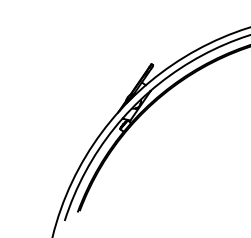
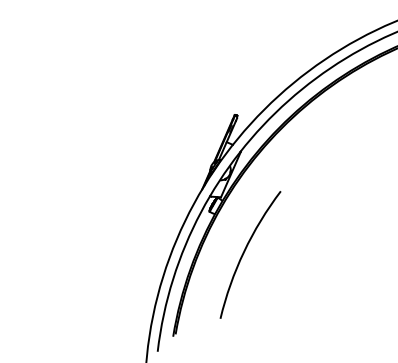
arc: (140, 162) -> (245, 251), added

